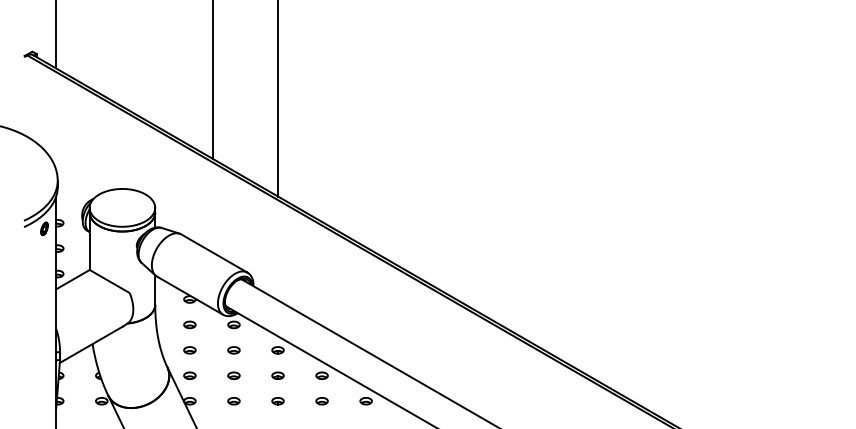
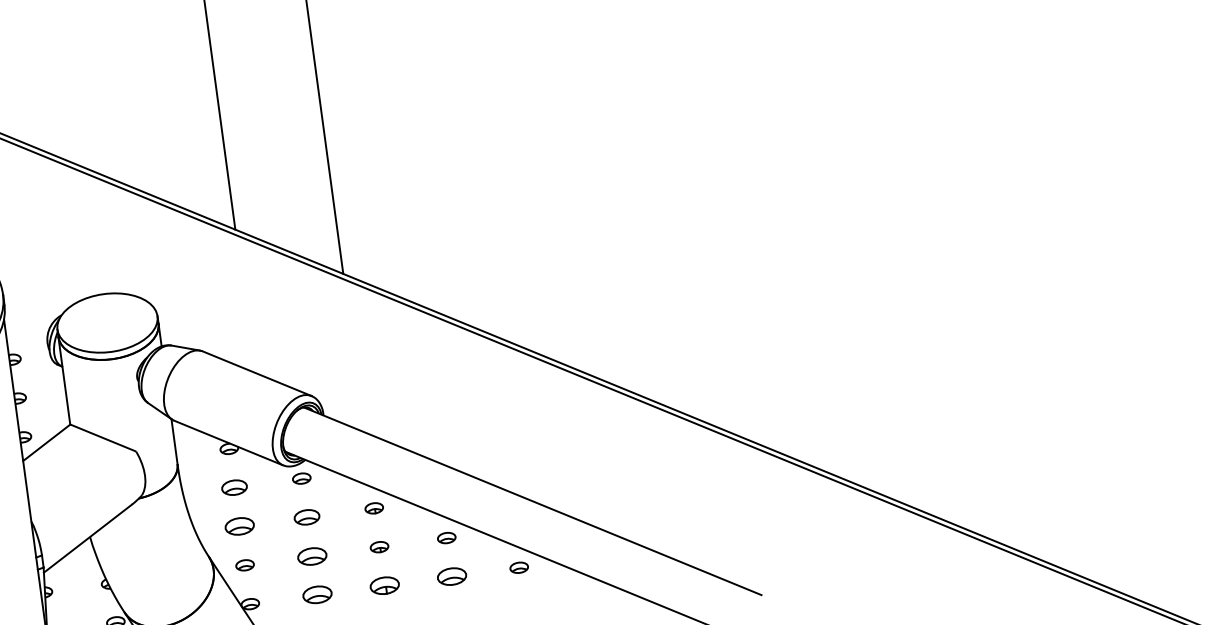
part: (189, 324) -> (233, 487), size x1.4
part: (189, 350) -> (239, 526), size x1.6
part: (233, 350) -> (306, 517), size x1.4
part: (233, 375) -> (311, 555), size x1.6
part: (233, 401) -> (316, 595), size x1.6
part: (277, 401) -> (384, 586), size x1.6
part: (321, 401) -> (451, 577), size x1.6

